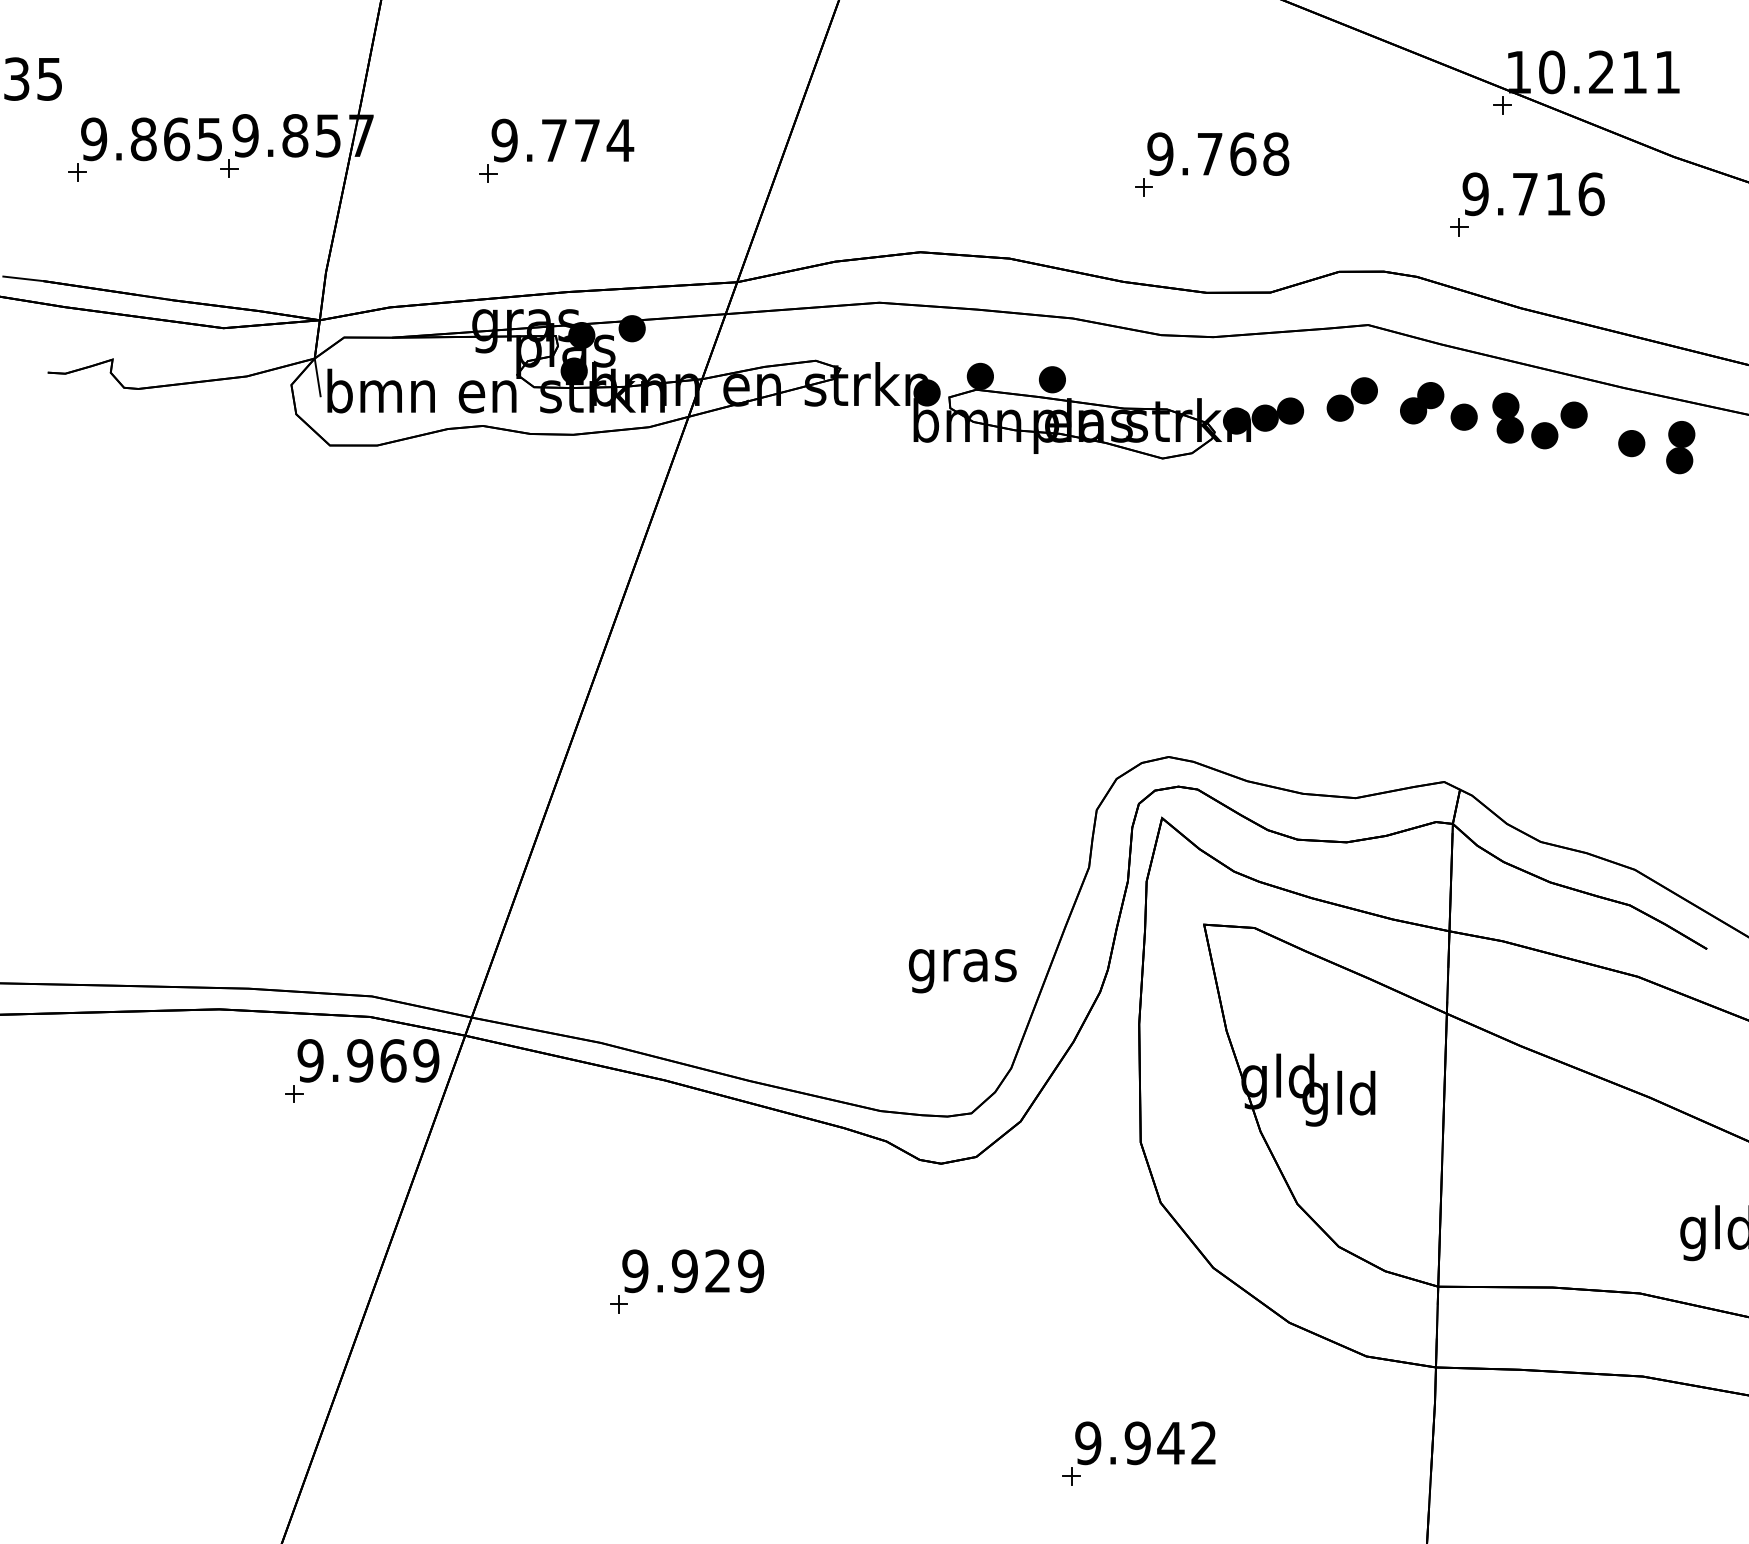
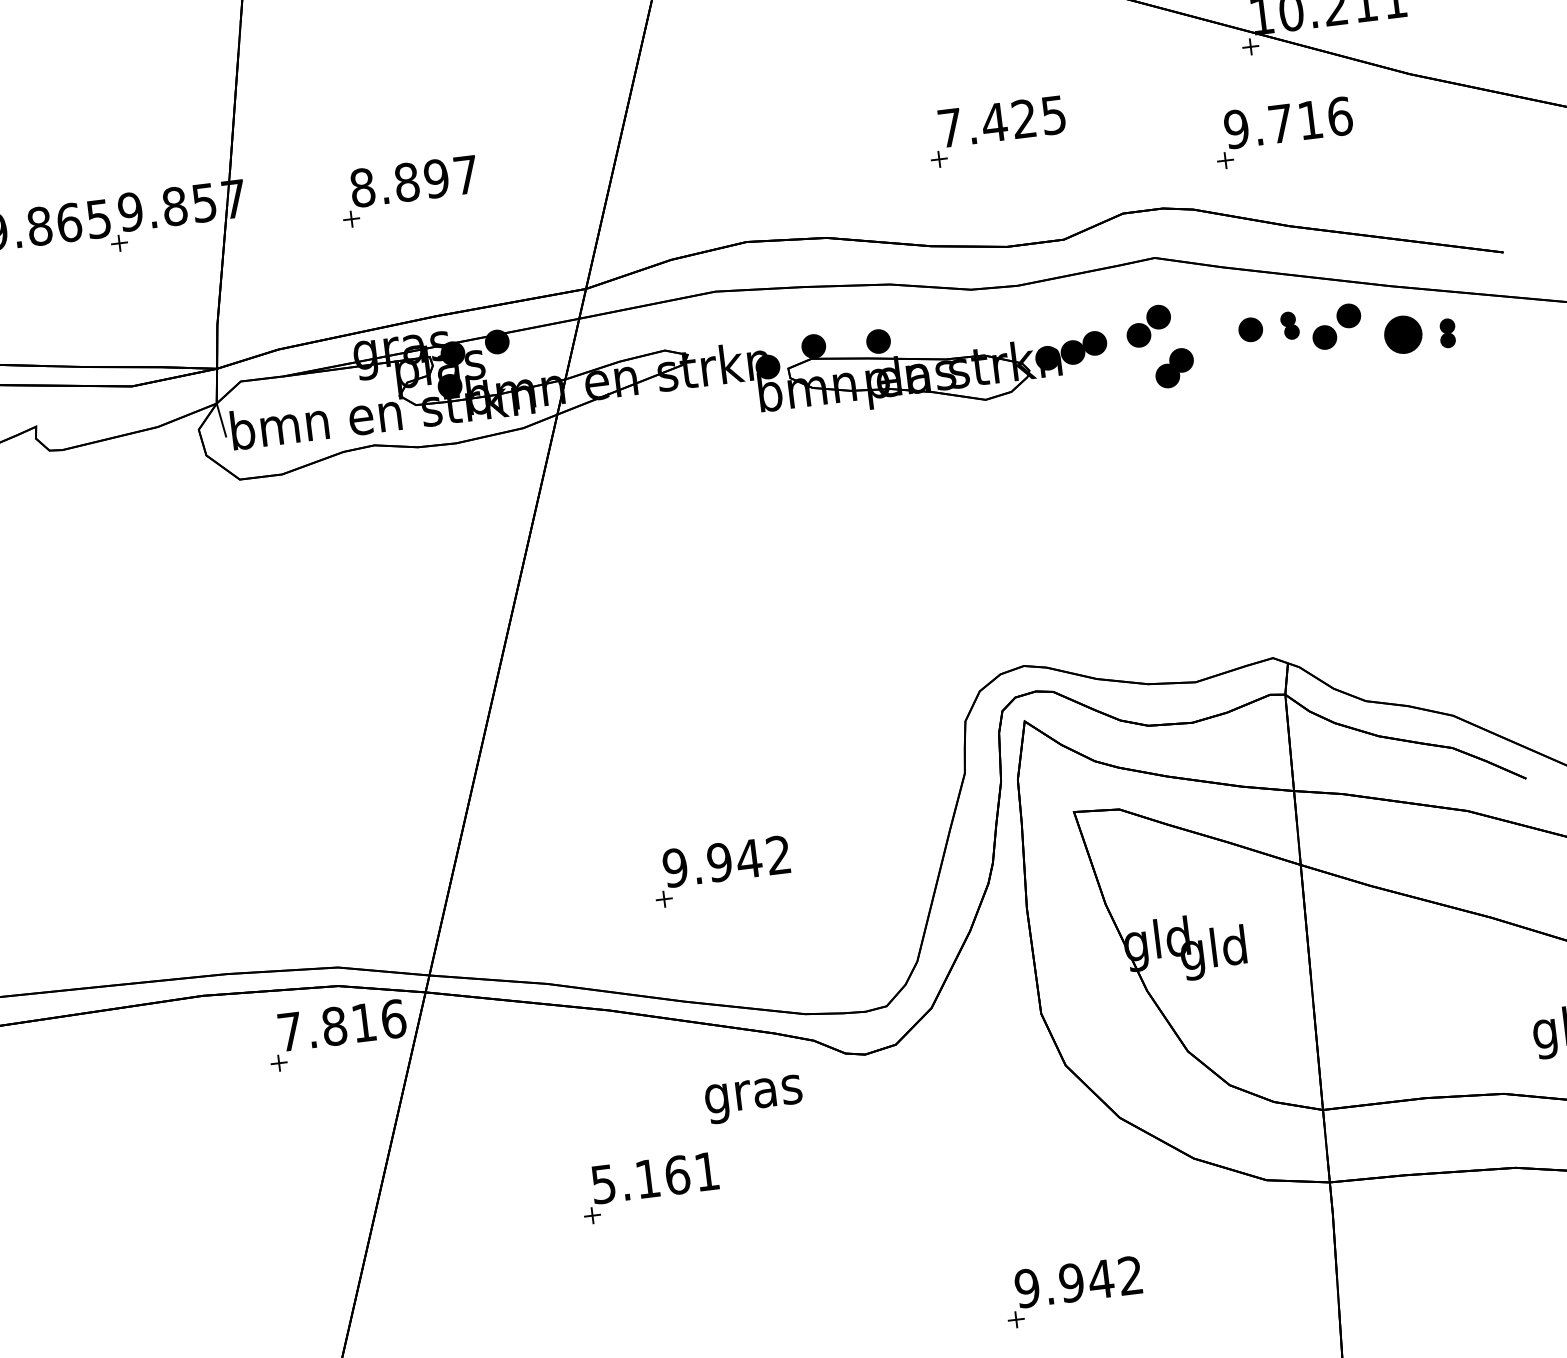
text: (562, 140) -> (414, 181), 9.774 -> 8.897
text: (1218, 153) -> (1002, 121), 9.768 -> 7.425
part: (1422, 403) -> (1175, 368), moved
part: (1507, 417) -> (1289, 325), size x0.6
part: (1631, 443) -> (1403, 334), size x1.6
part: (1680, 447) -> (1447, 333), size x0.6
part: (807, 942) -> (721, 871), added
text: (962, 971) -> (753, 1099), moved
text: (368, 1060) -> (341, 1025), 9.969 -> 7.816
text: (693, 1271) -> (655, 1178), 9.929 -> 5.161

